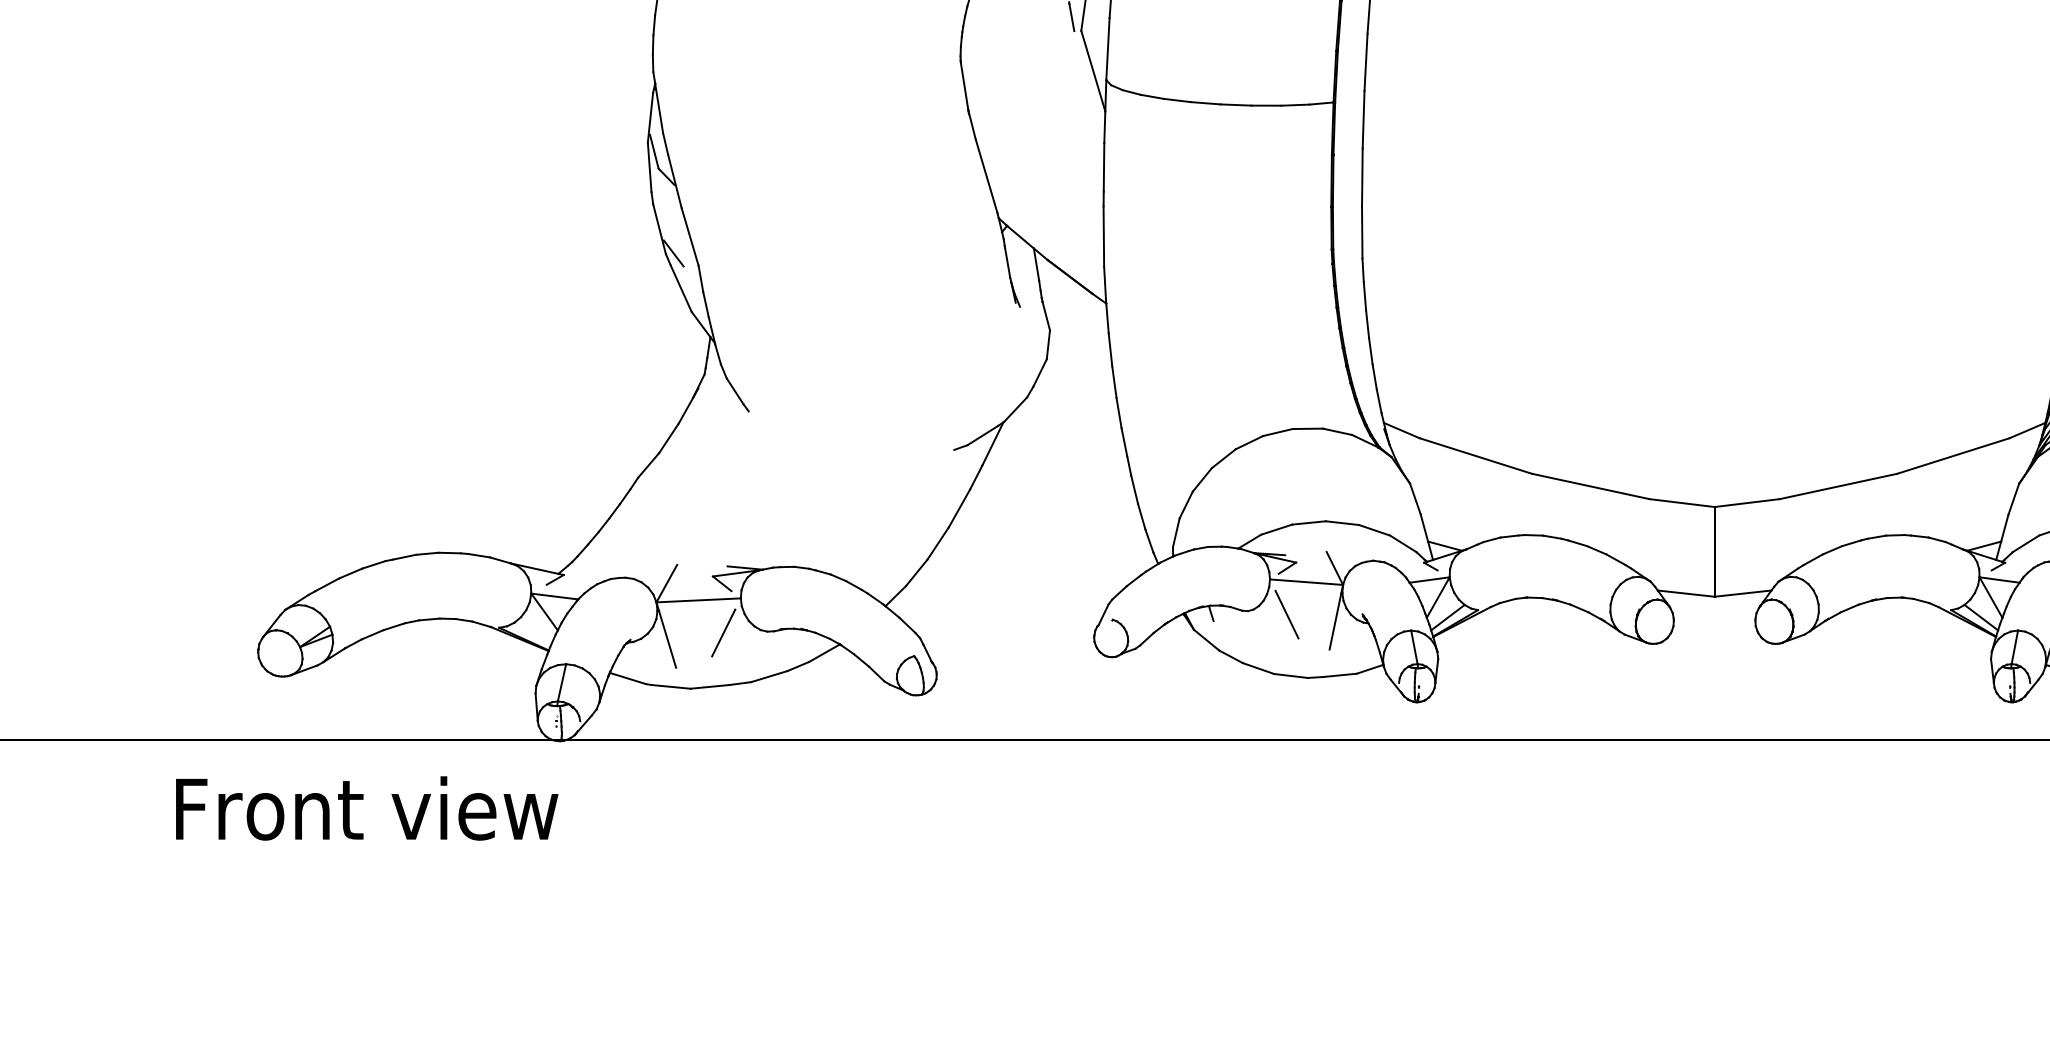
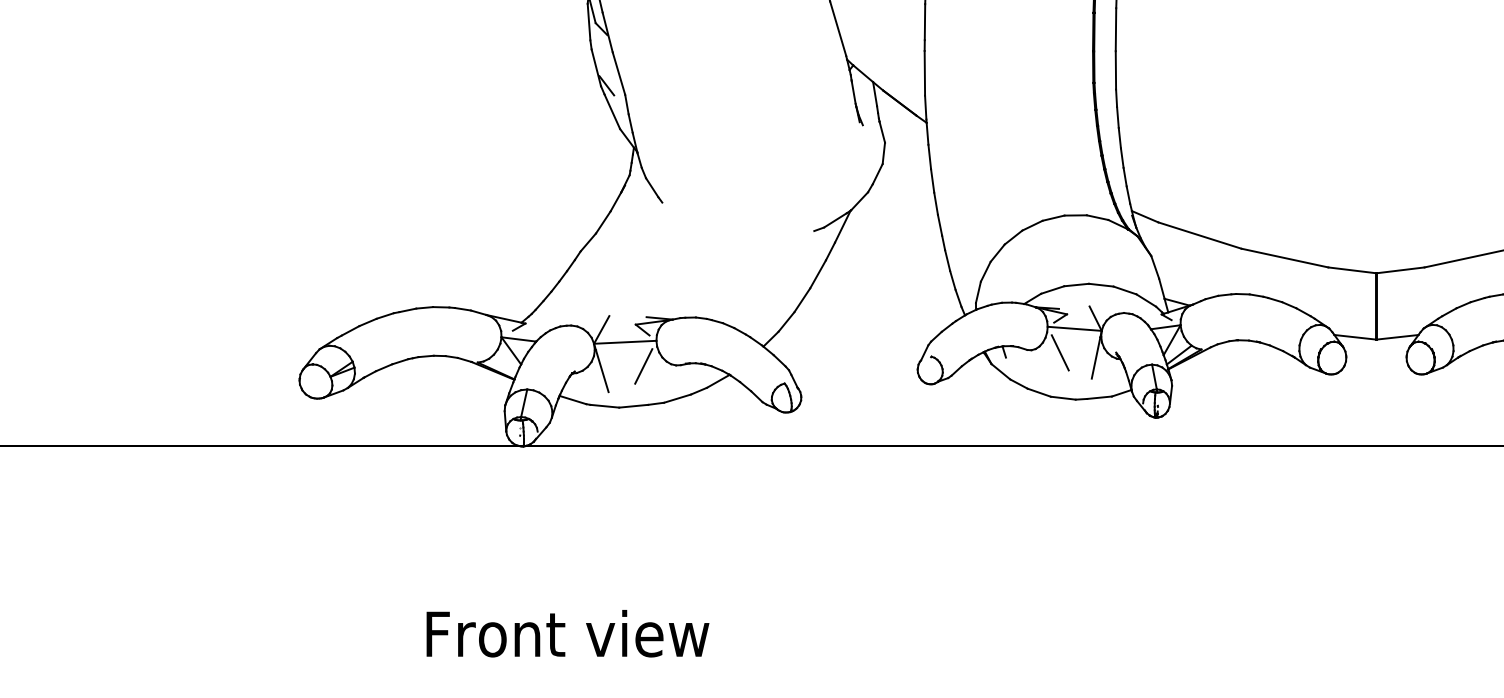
text: (367, 808) -> (568, 633), moved

